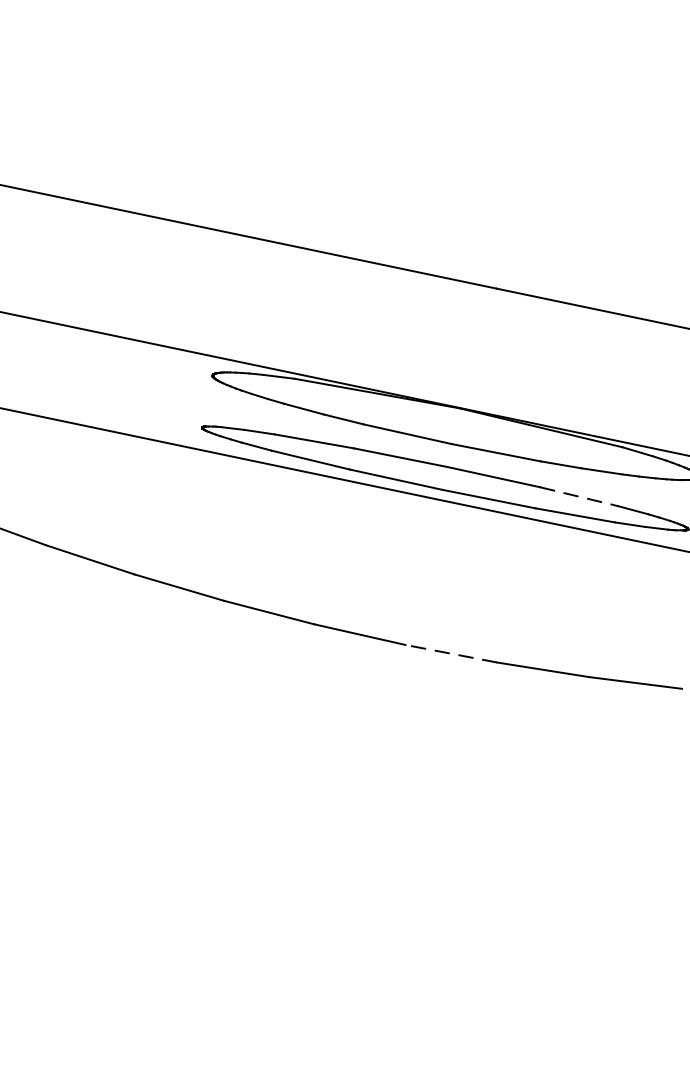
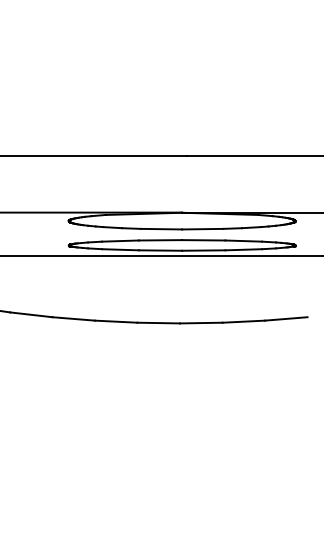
line: (580, 497) -> (244, 241), dashed -> solid
line: (449, 654) -> (200, 323), dashed -> solid

